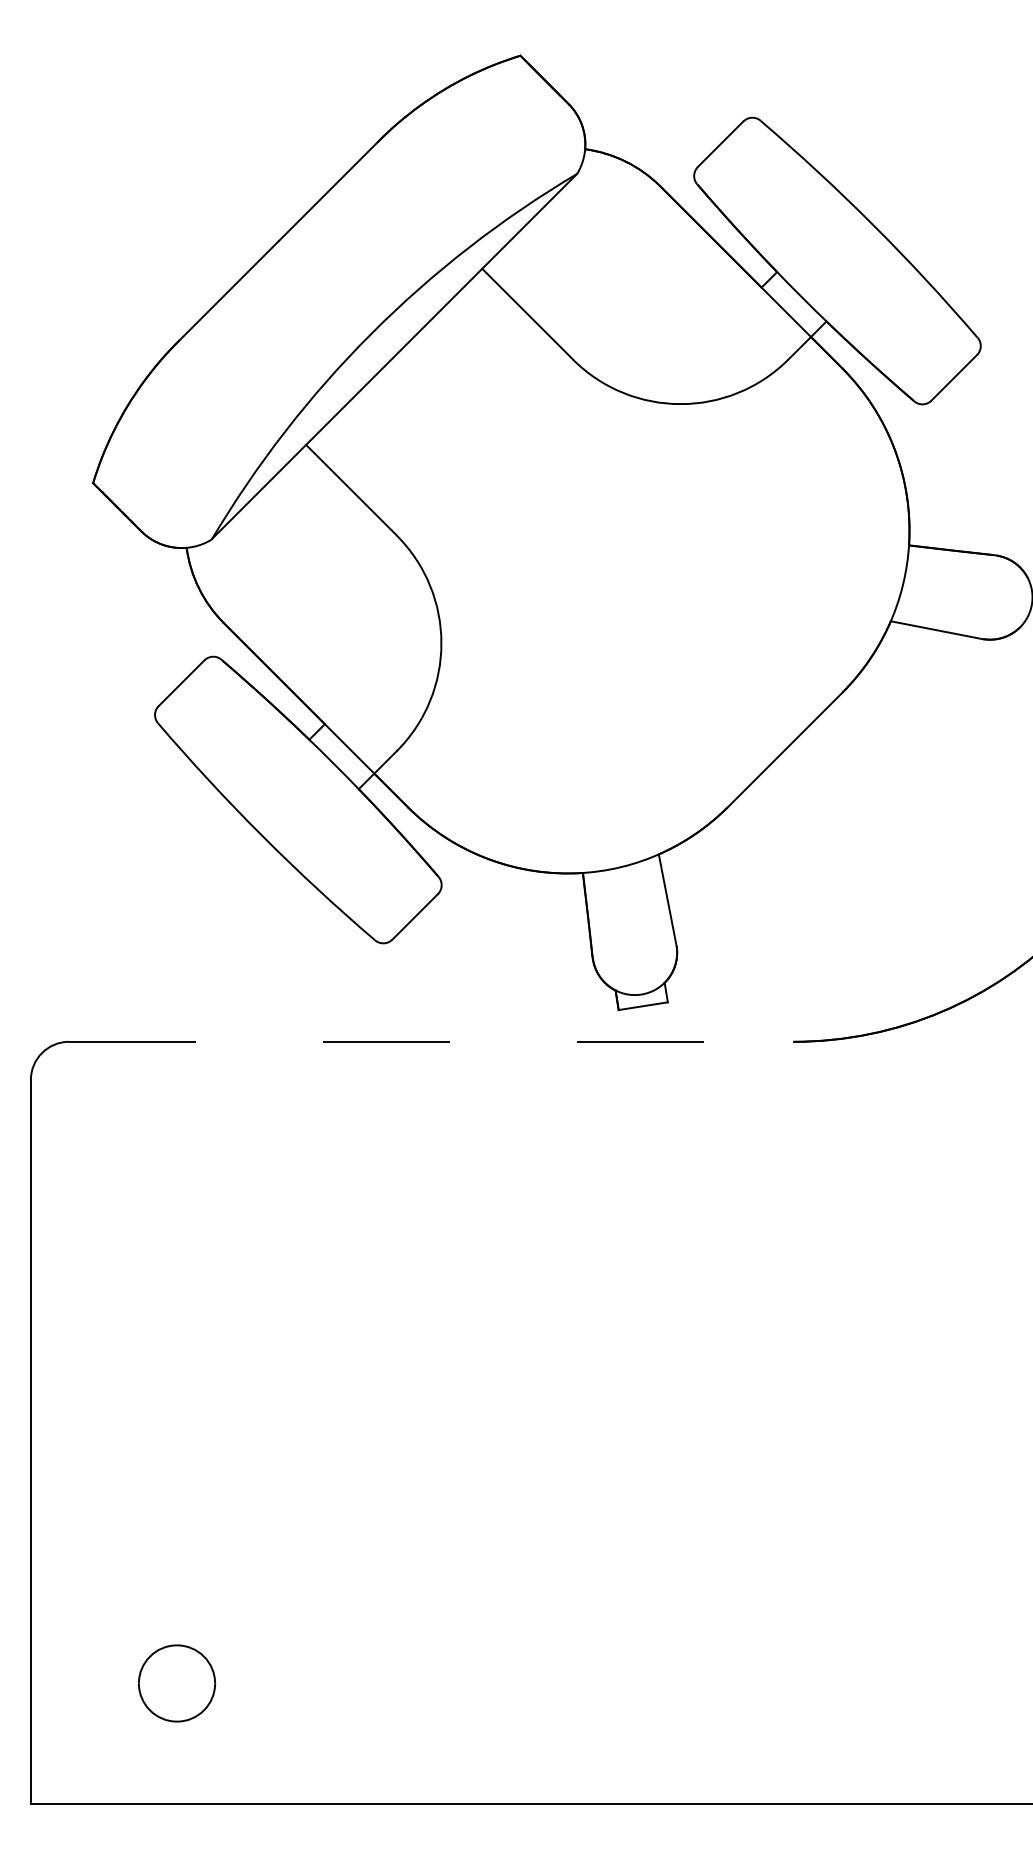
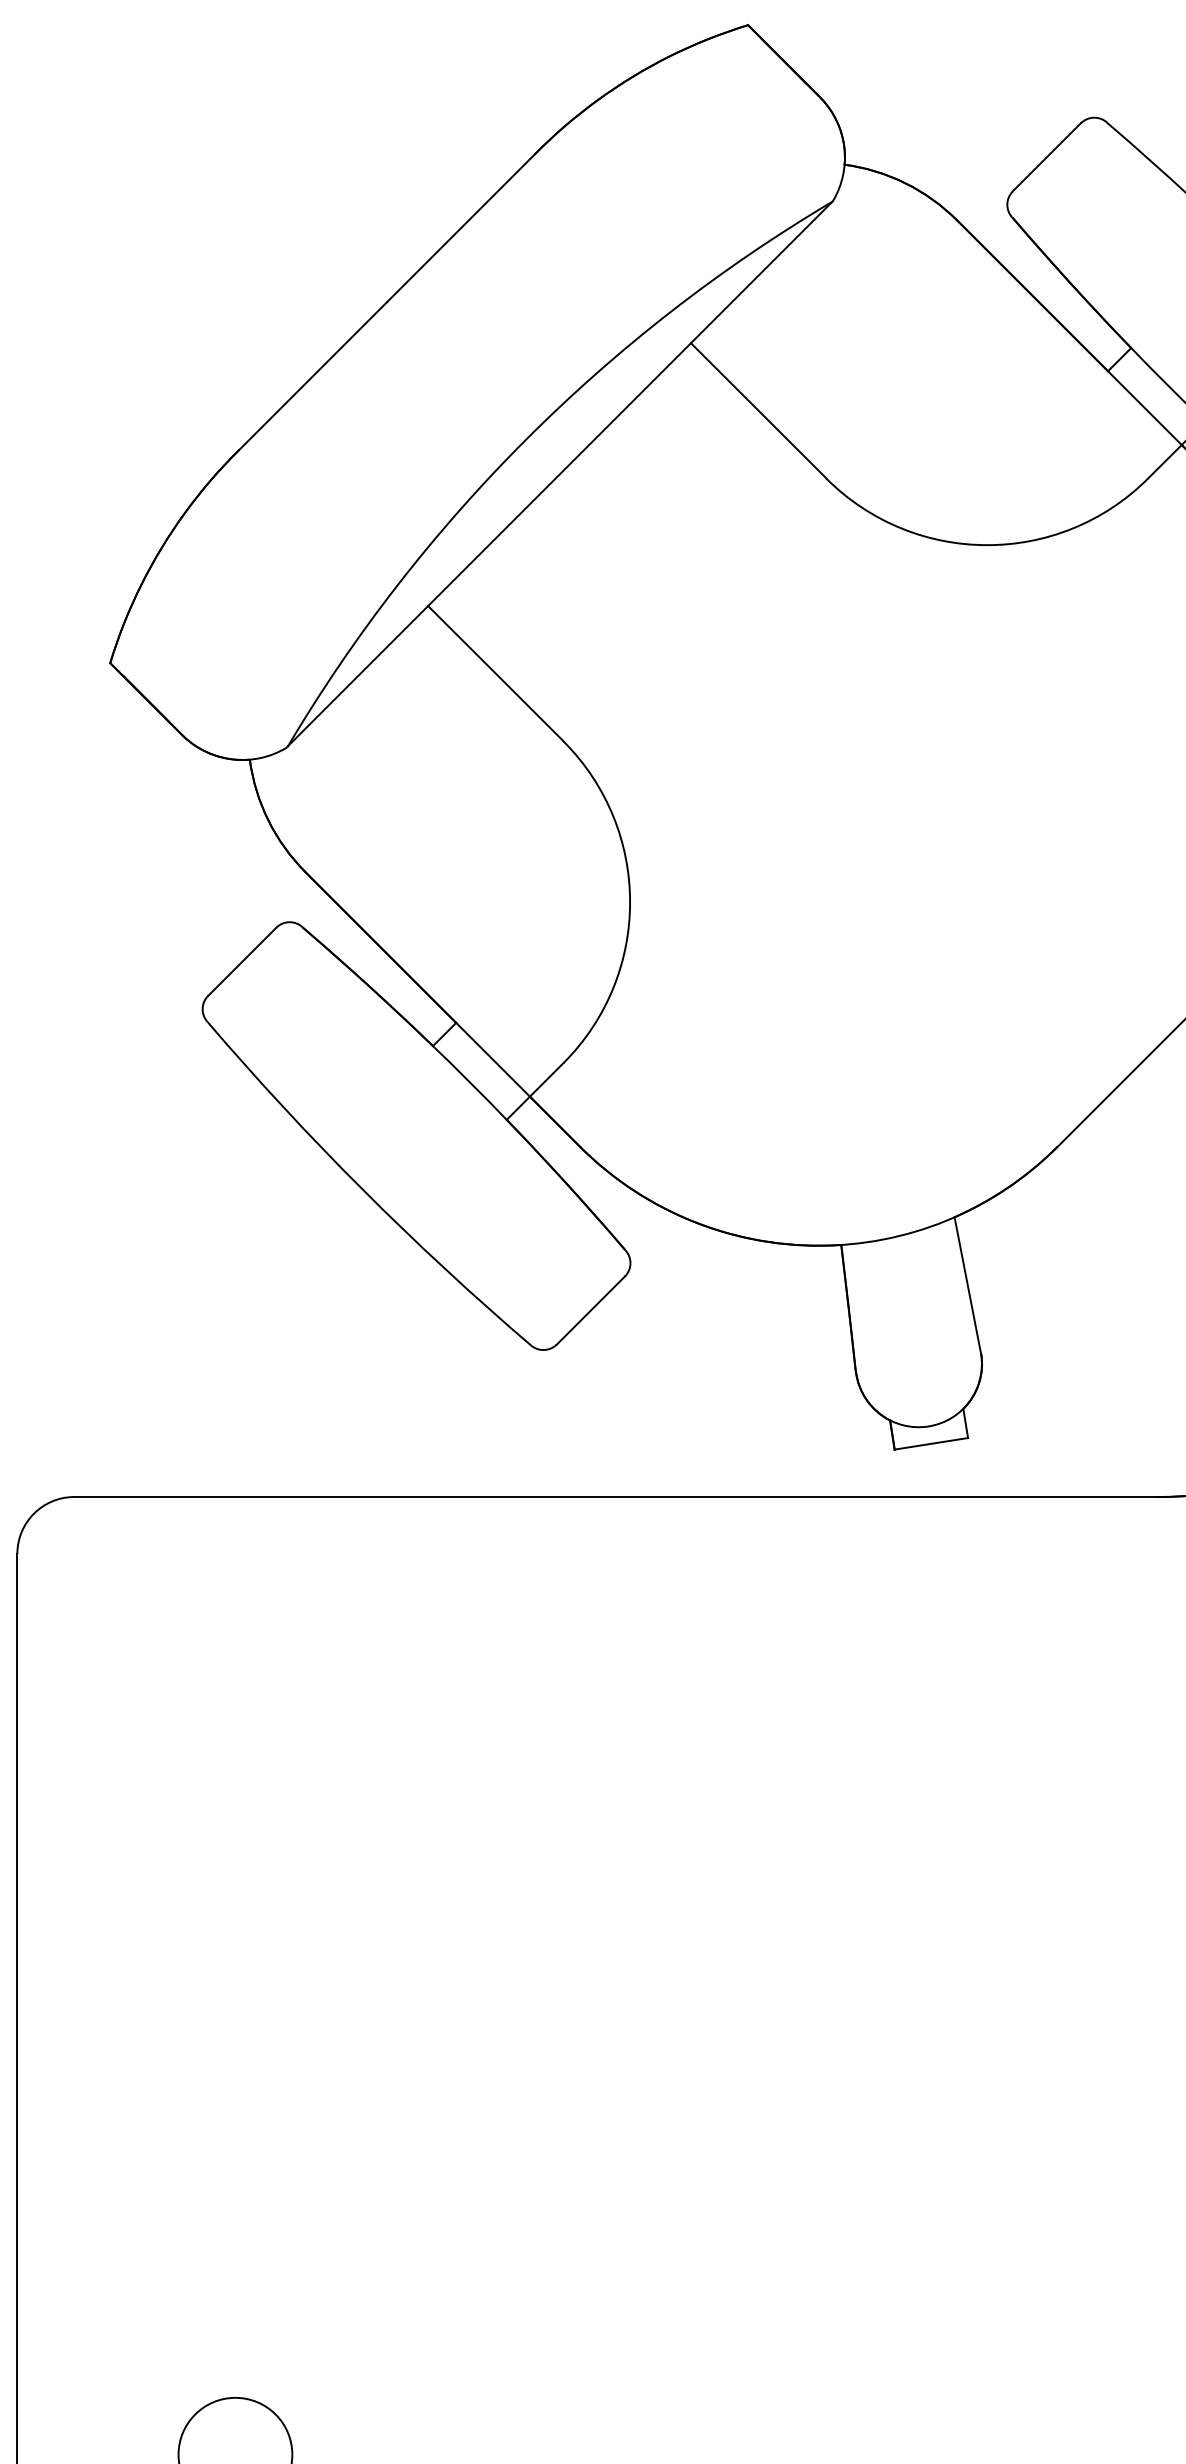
line: (431, 1041) -> (615, 1496), dashed -> solid

